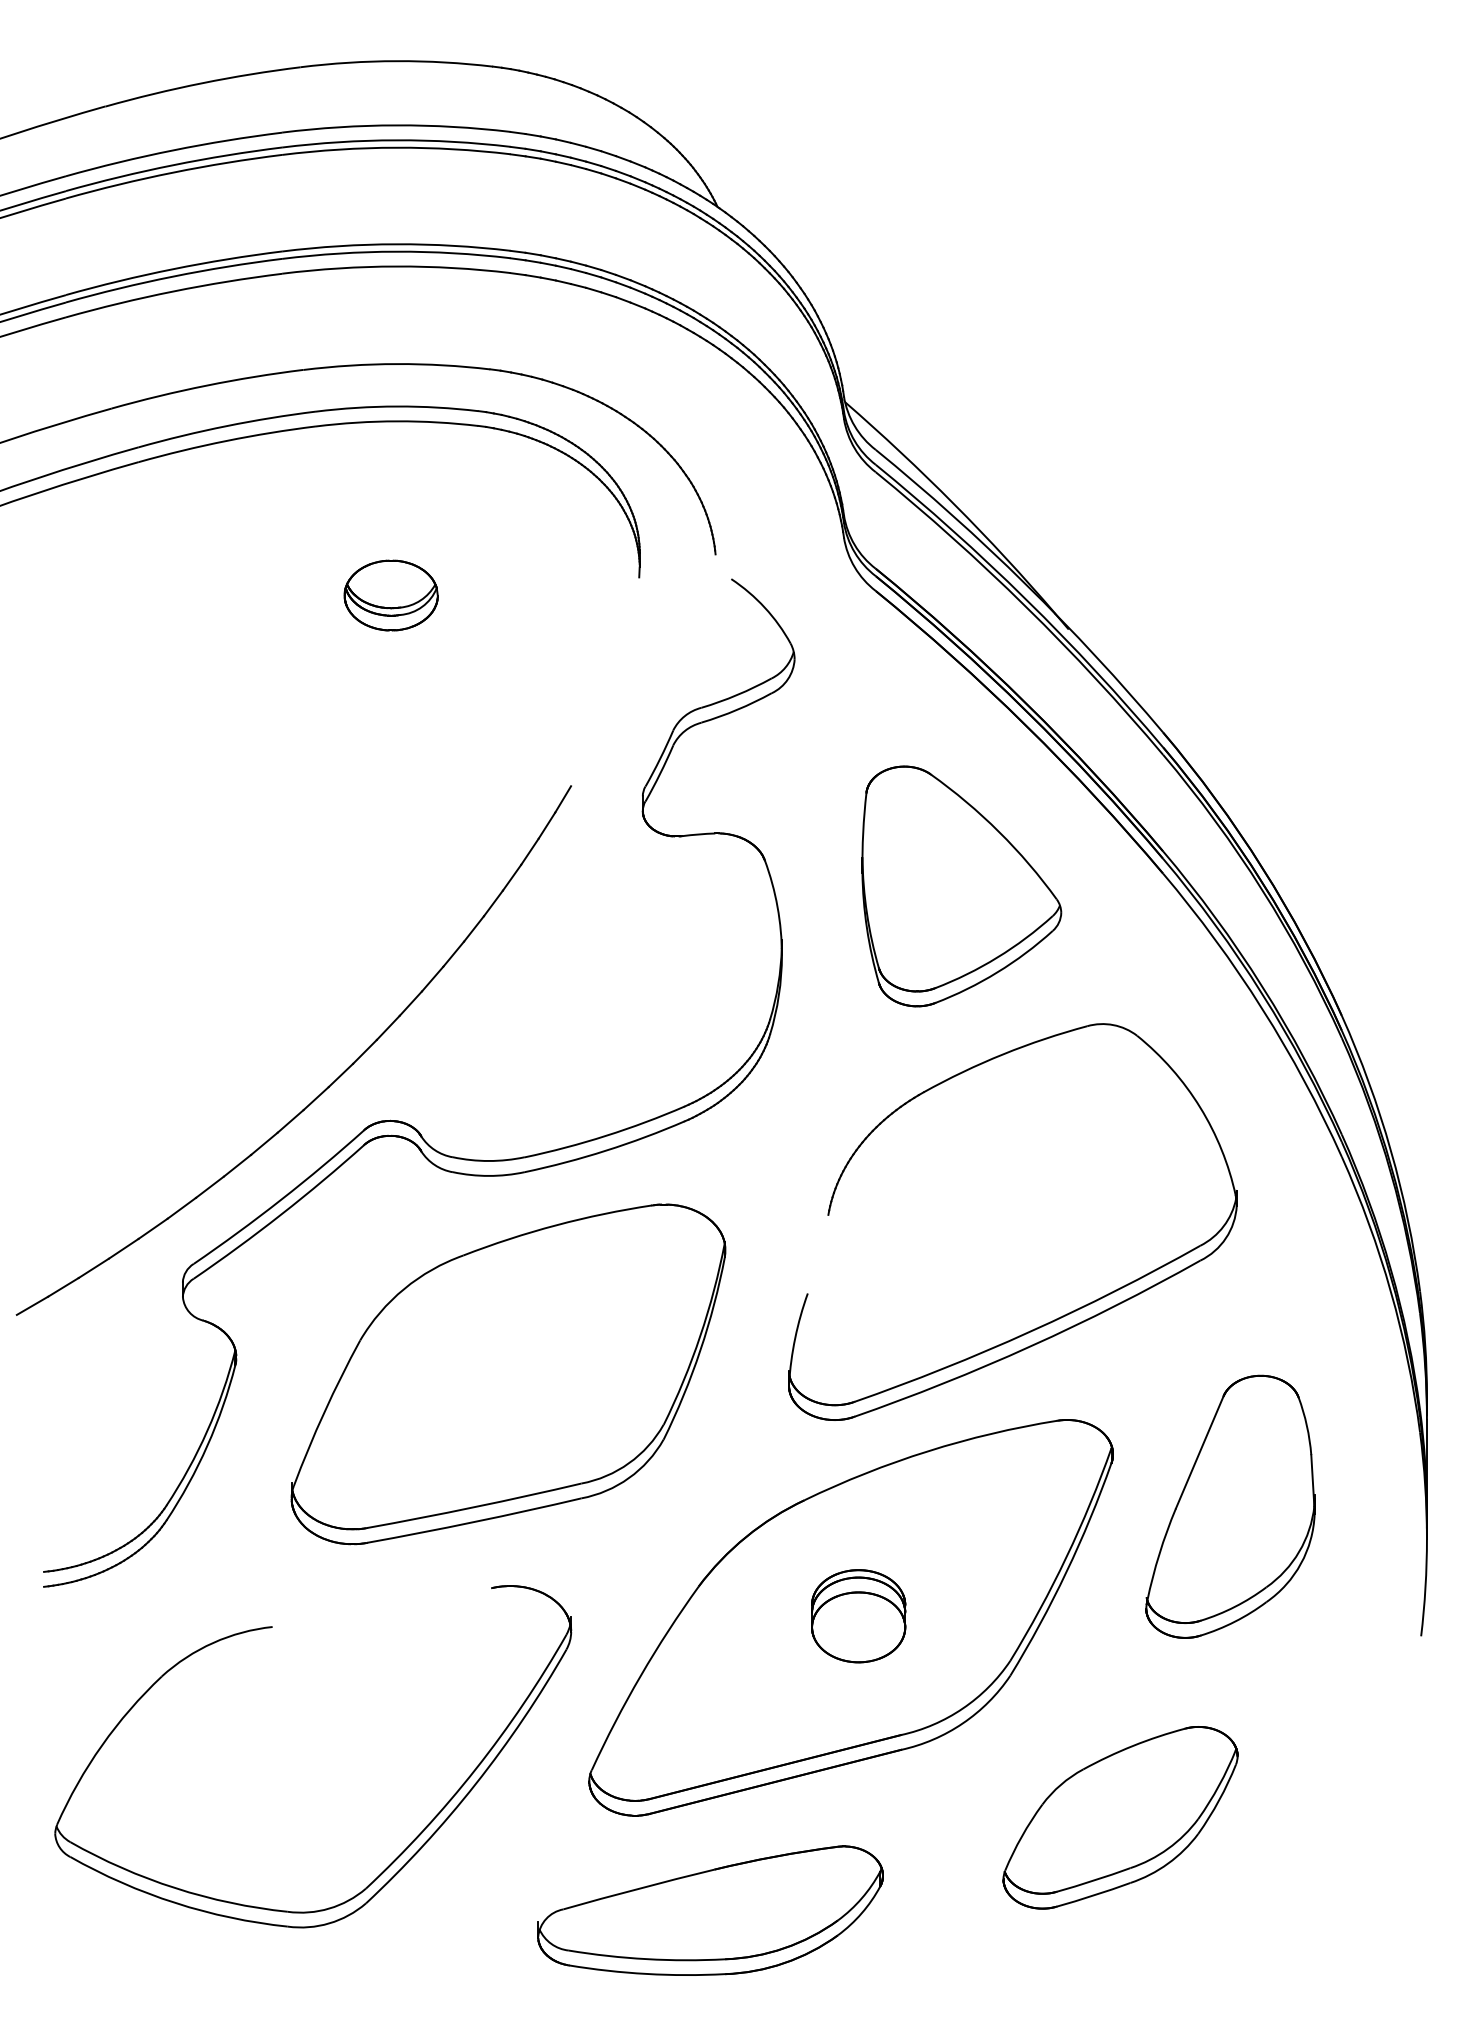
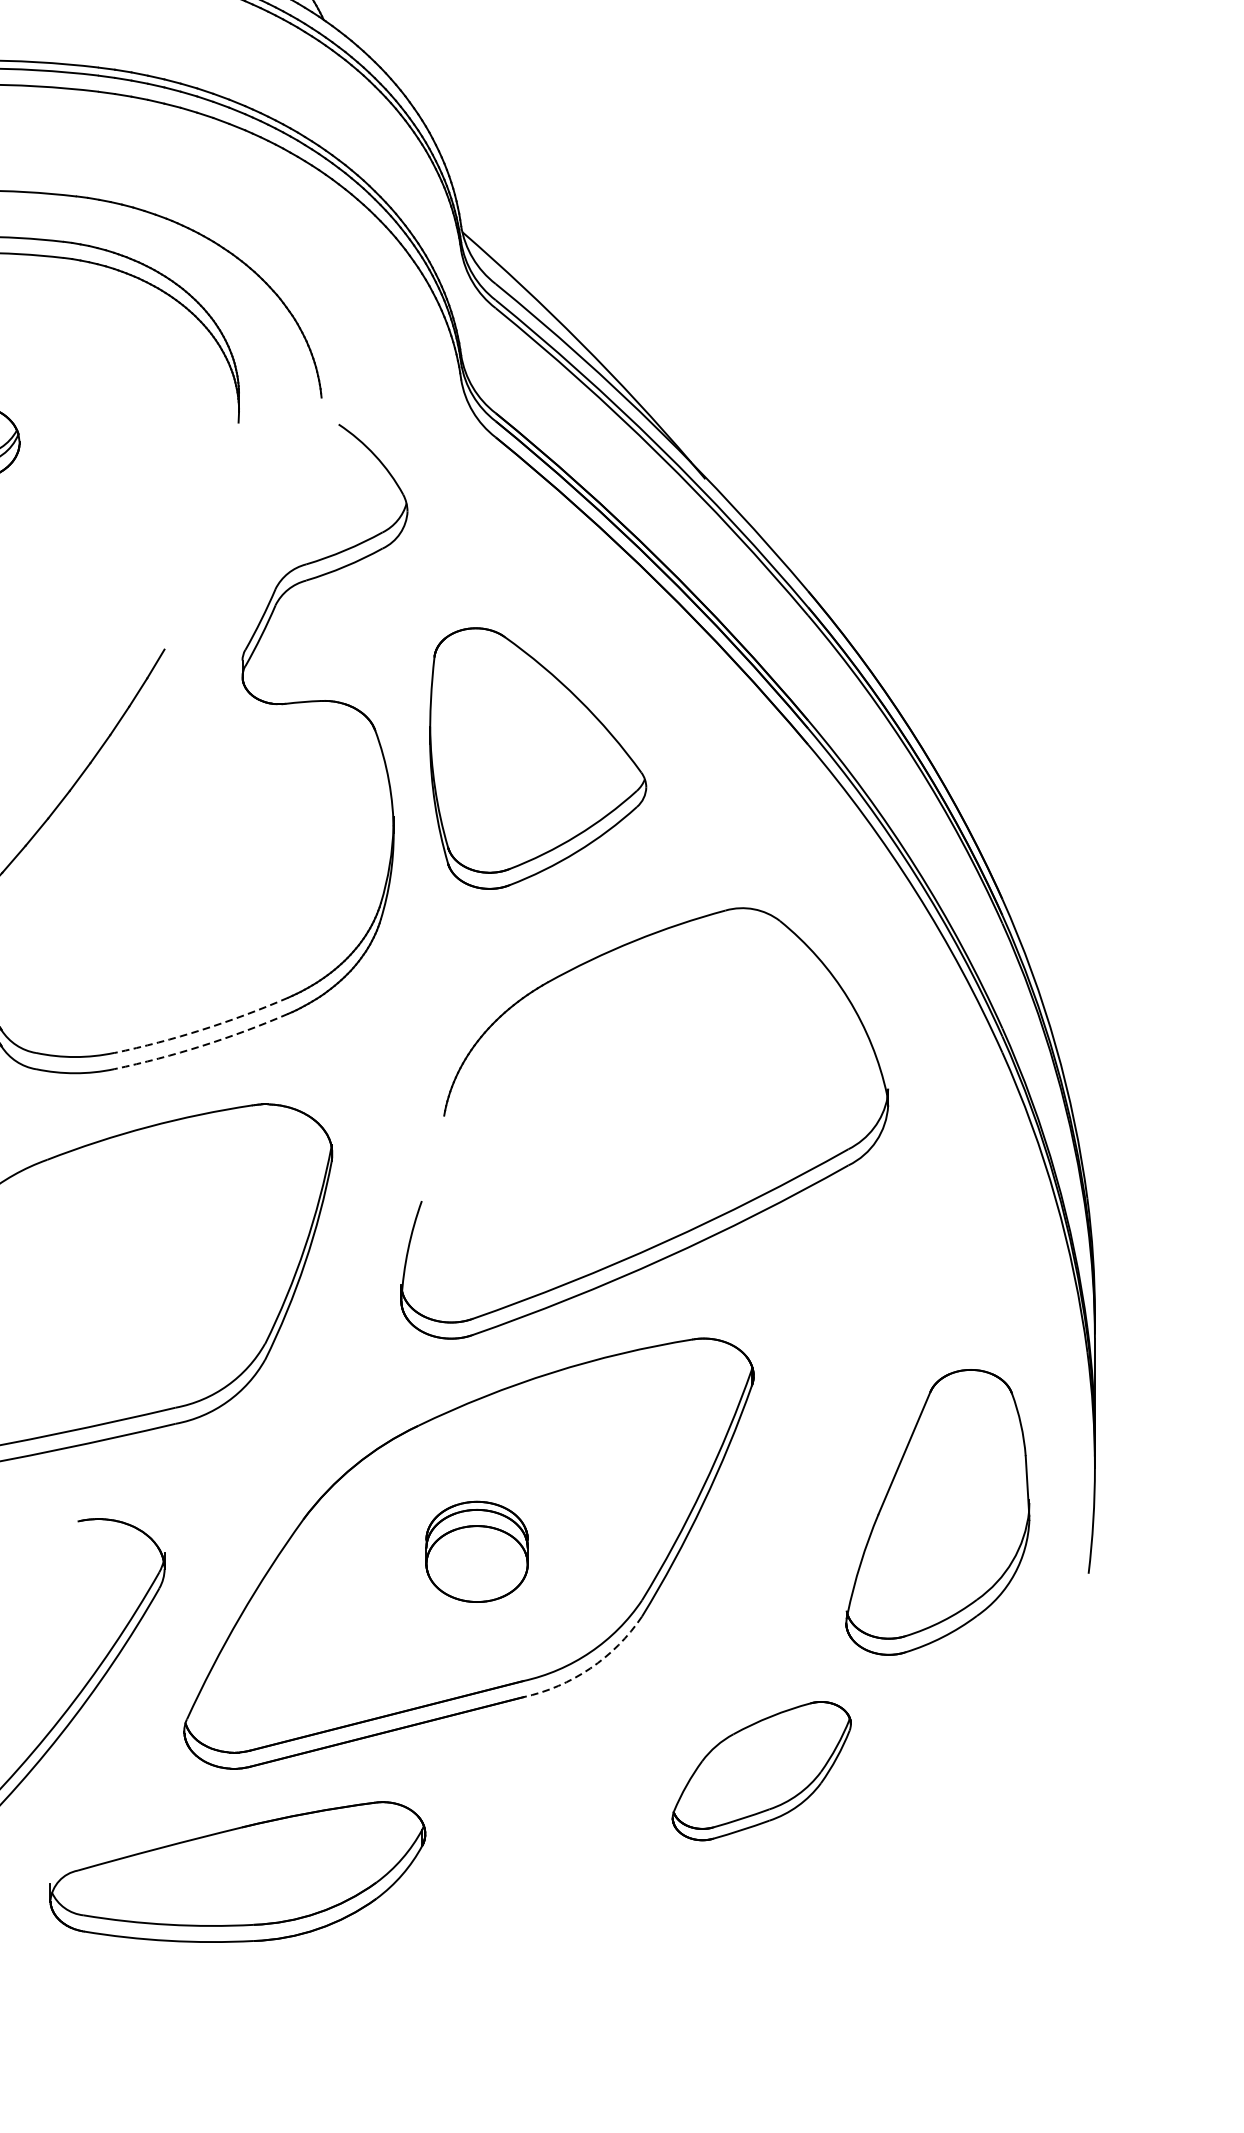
part: (961, 886) -> (537, 758), moved
arc: (606, 1135) -> (203, 1029), solid -> dashed
arc: (606, 1150) -> (203, 1045), solid -> dashed
part: (1230, 1506) -> (937, 1511), moved
arc: (962, 1723) -> (590, 1668), solid -> dashed
part: (1120, 1817) -> (761, 1770), size x0.7
part: (710, 1910) -> (237, 1871), moved

